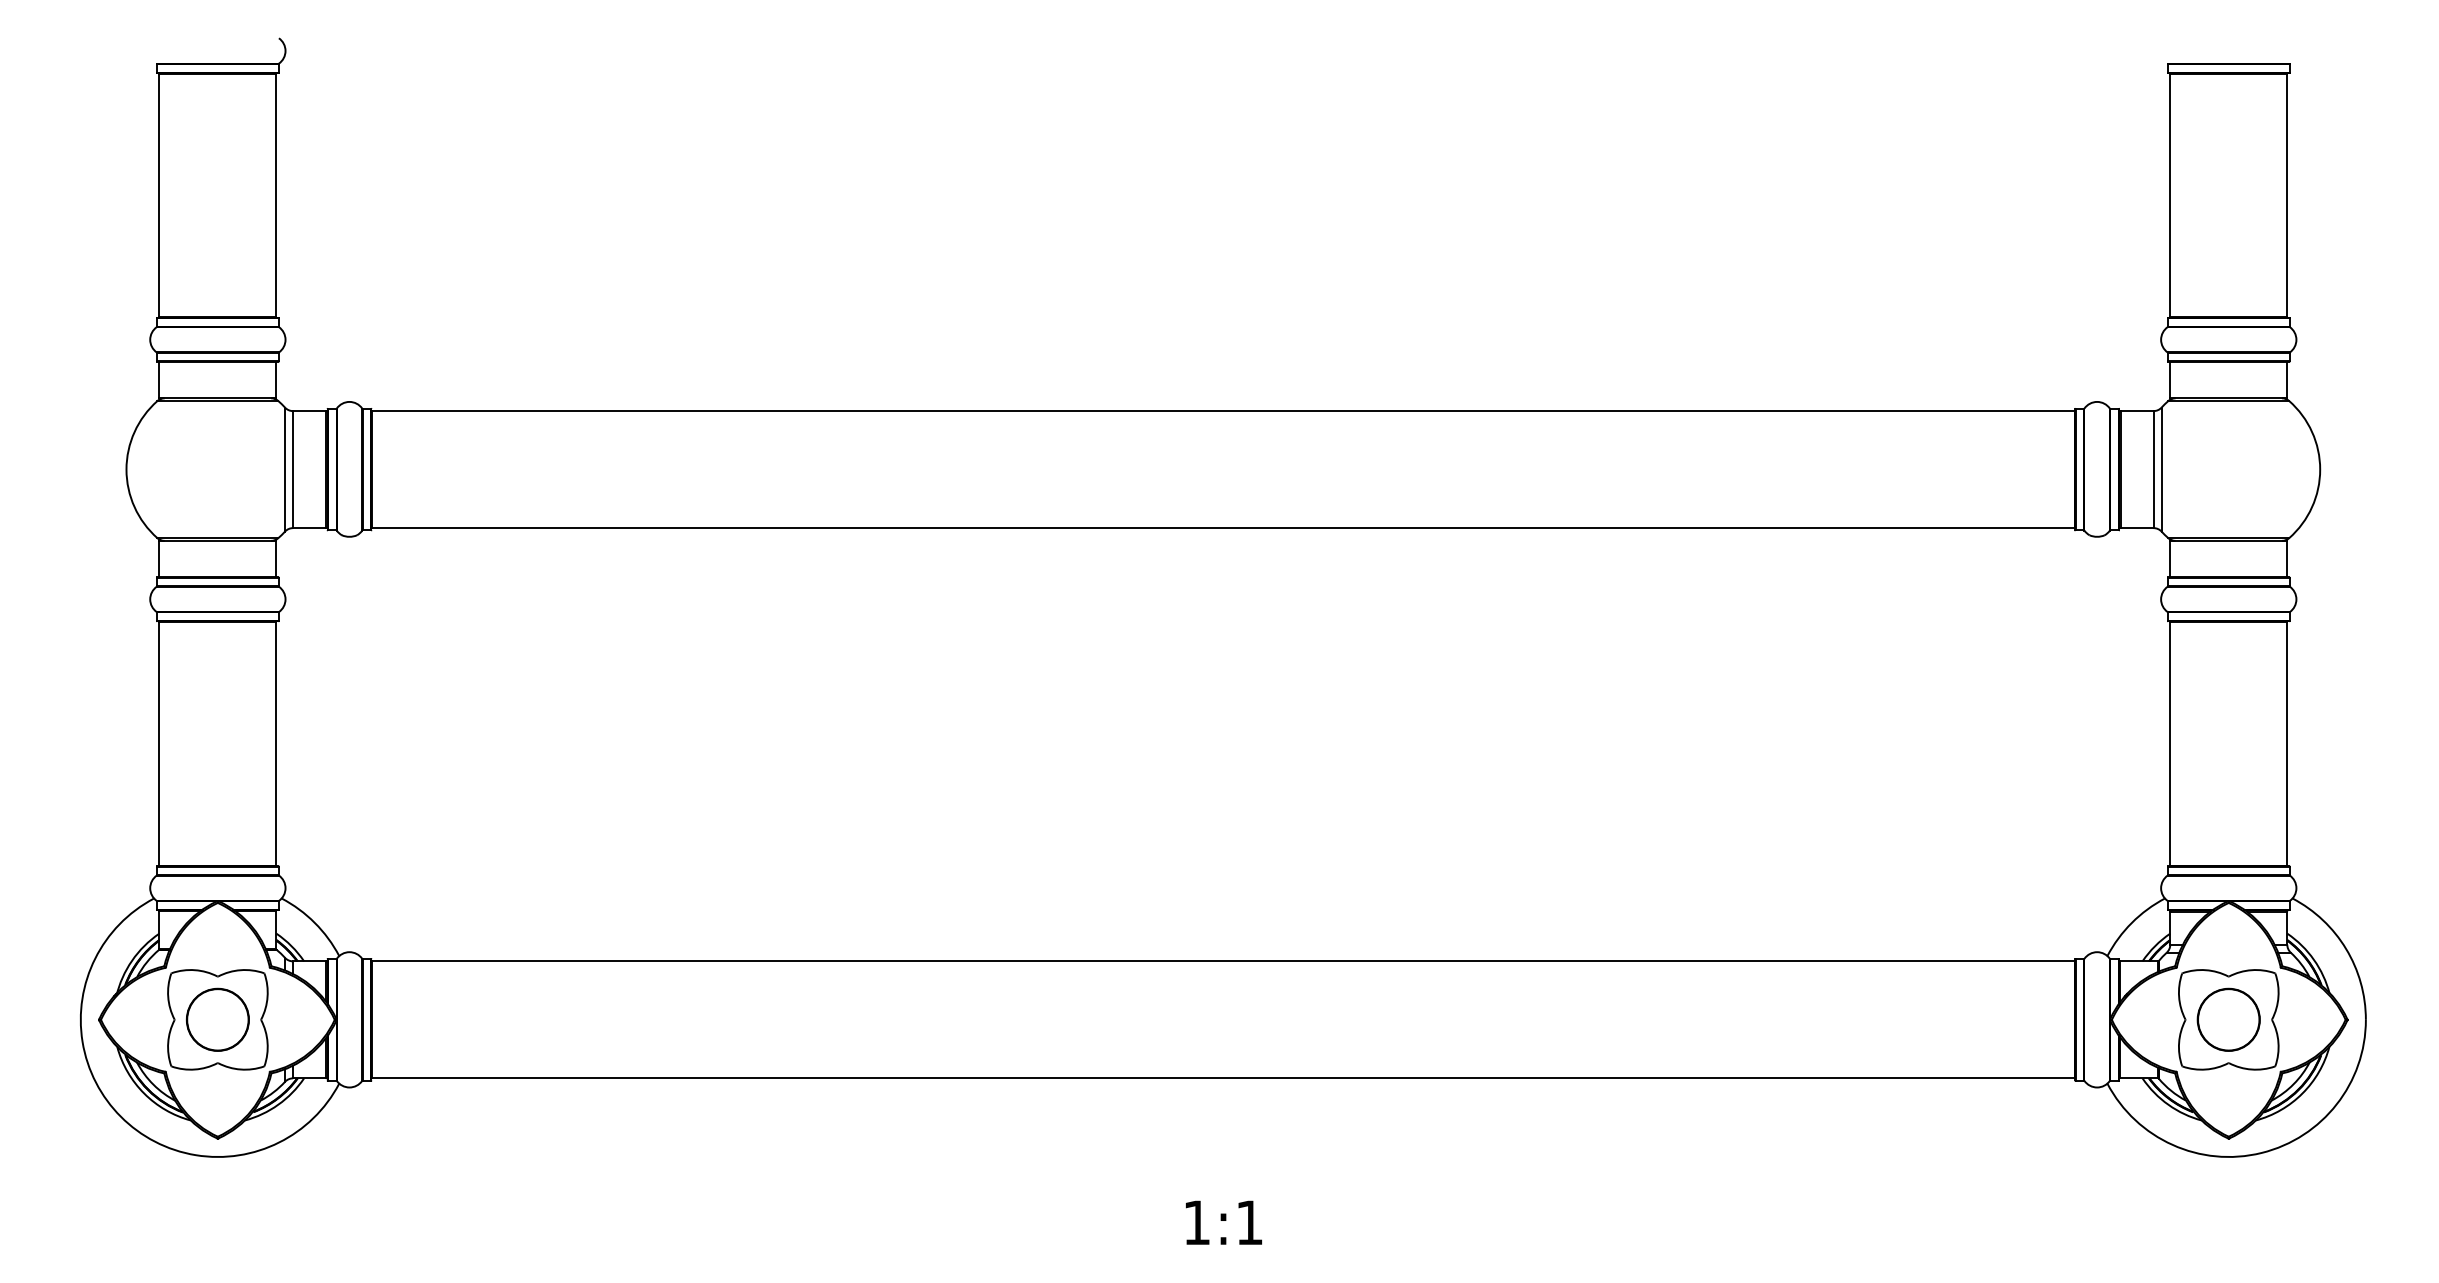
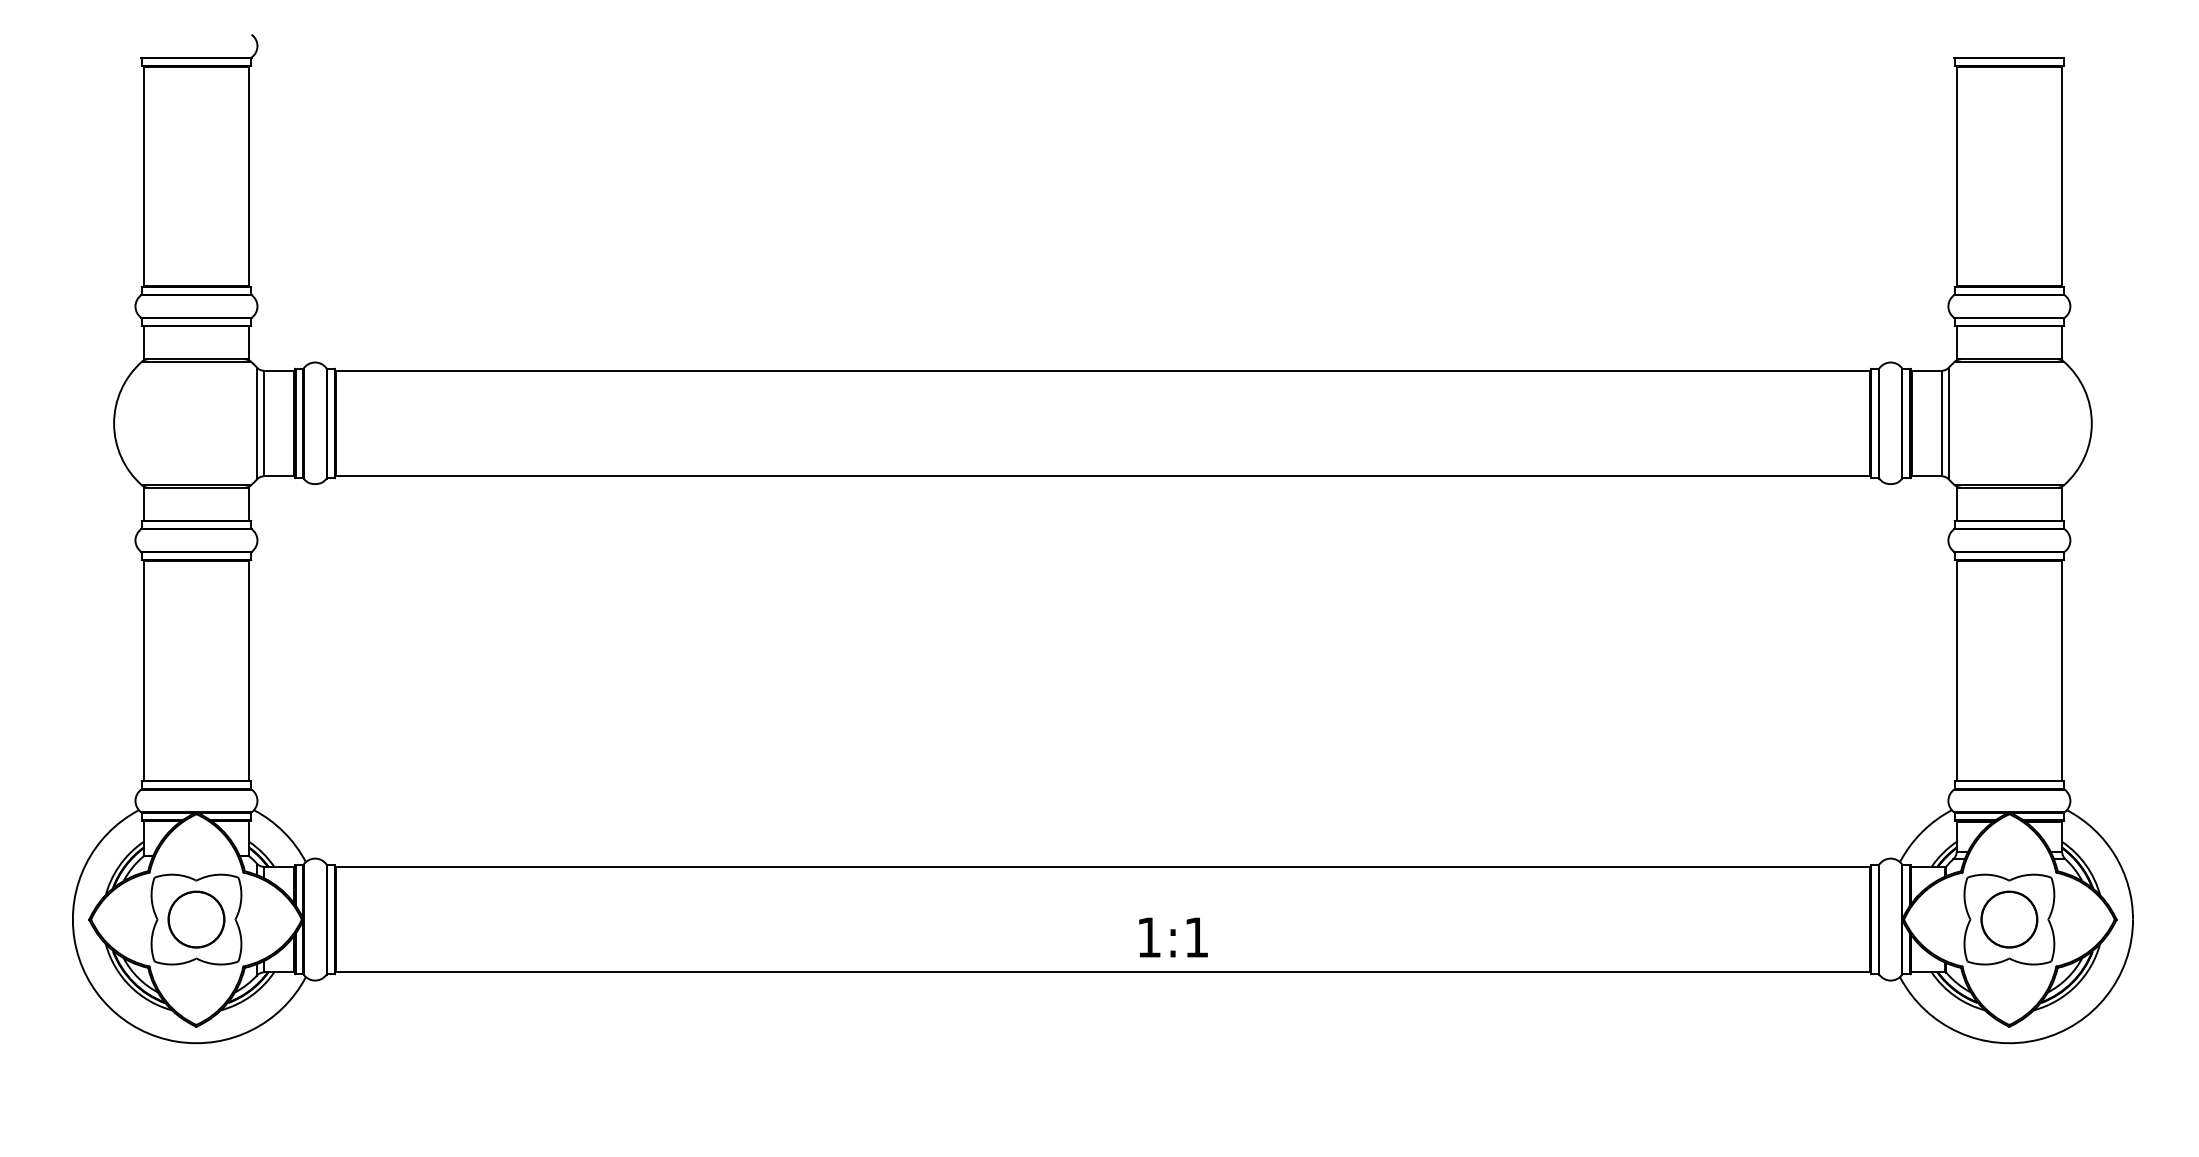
text: (1223, 1222) -> (1173, 937), moved

